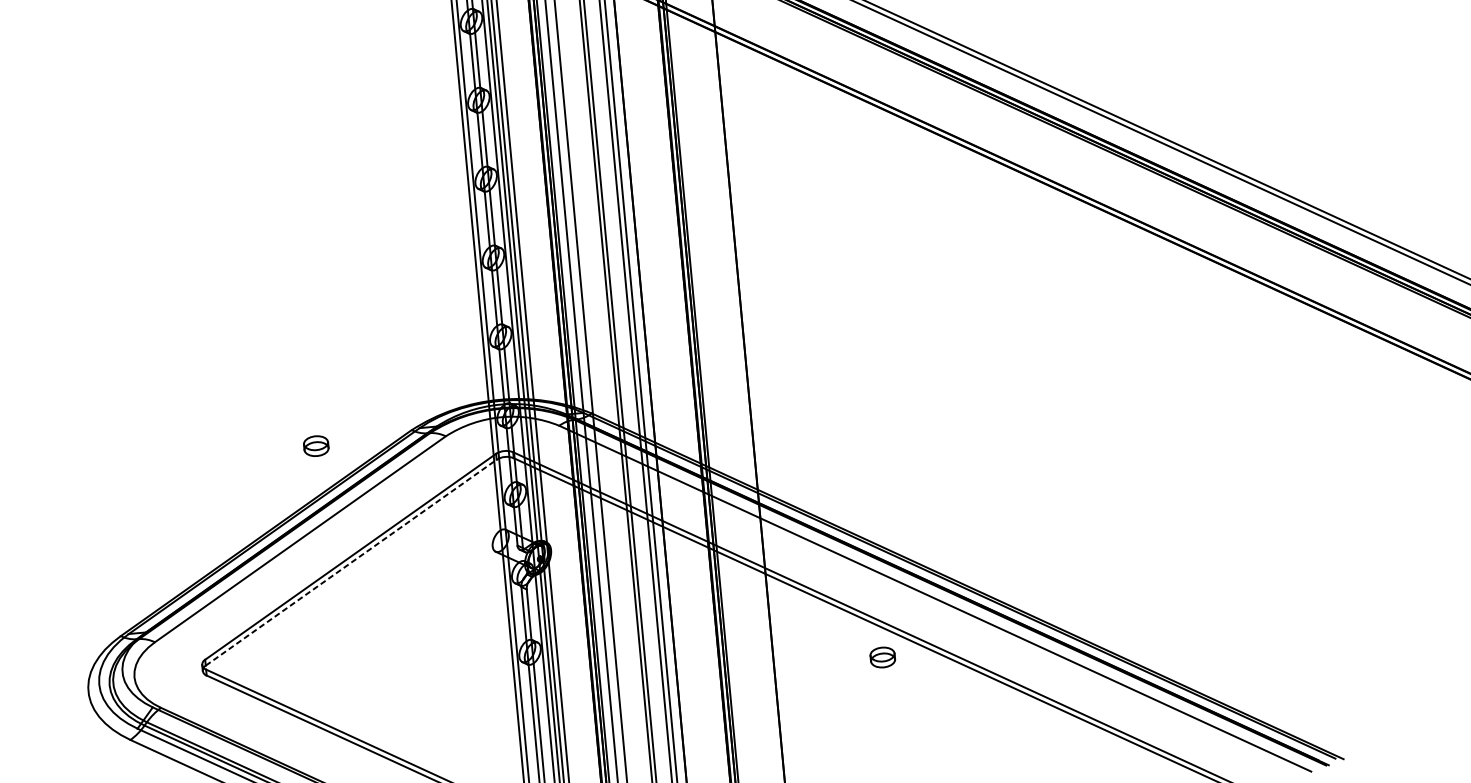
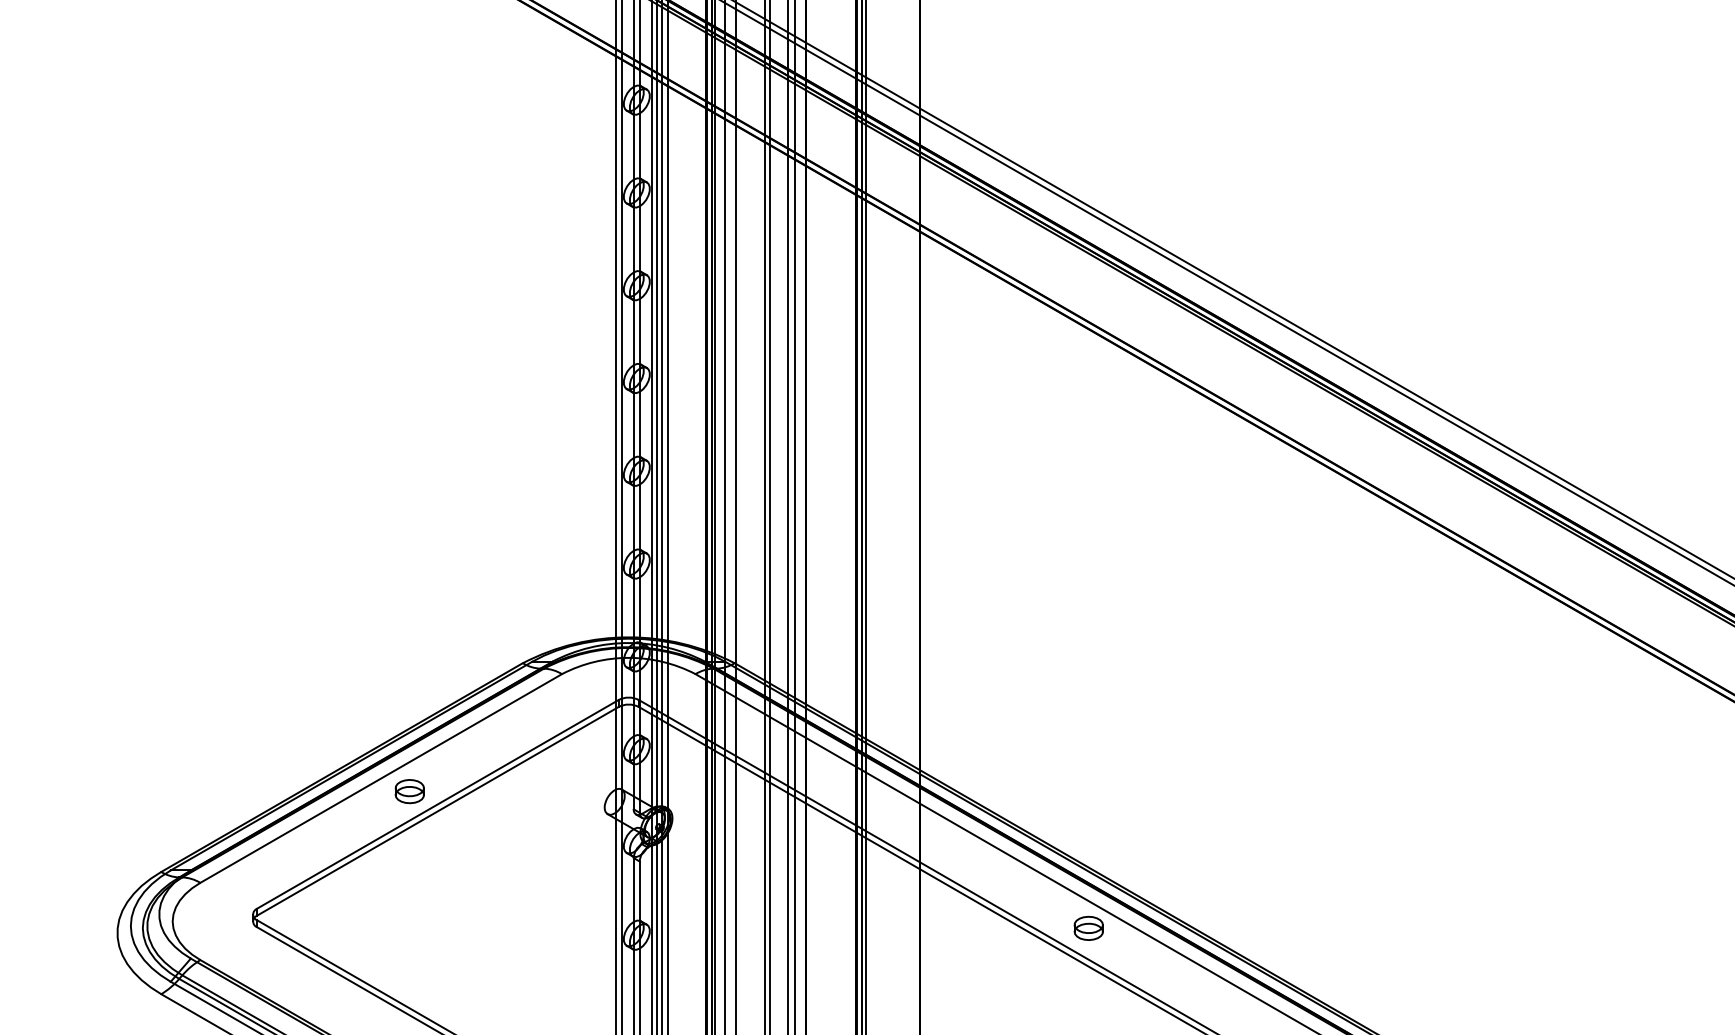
part: (316, 446) -> (409, 791), moved
line: (350, 562) -> (437, 811), dashed -> solid
part: (882, 656) -> (1088, 927), moved

